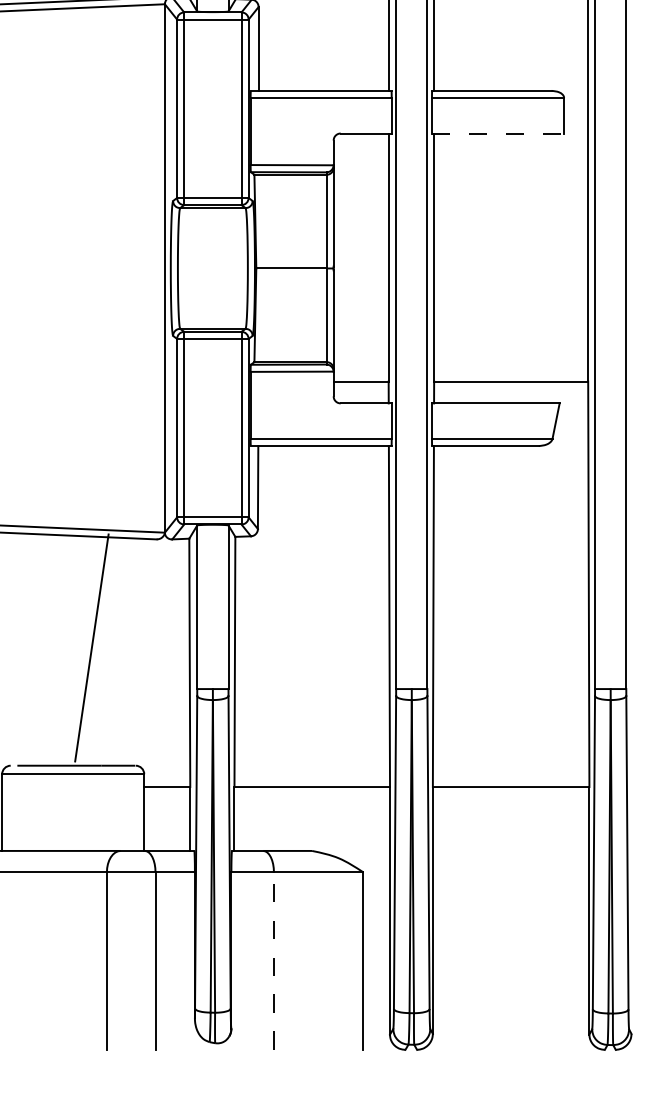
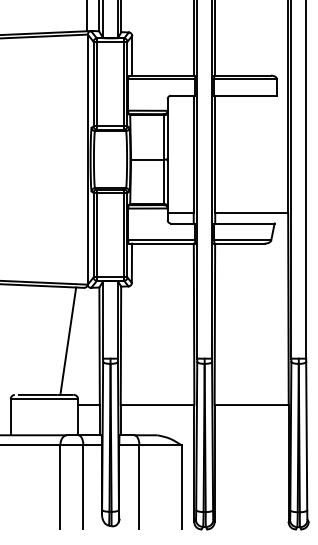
line: (498, 132) -> (245, 95), dashed -> solid
line: (92, 646) -> (68, 340), moved
line: (274, 959) -> (139, 486), dashed -> solid

